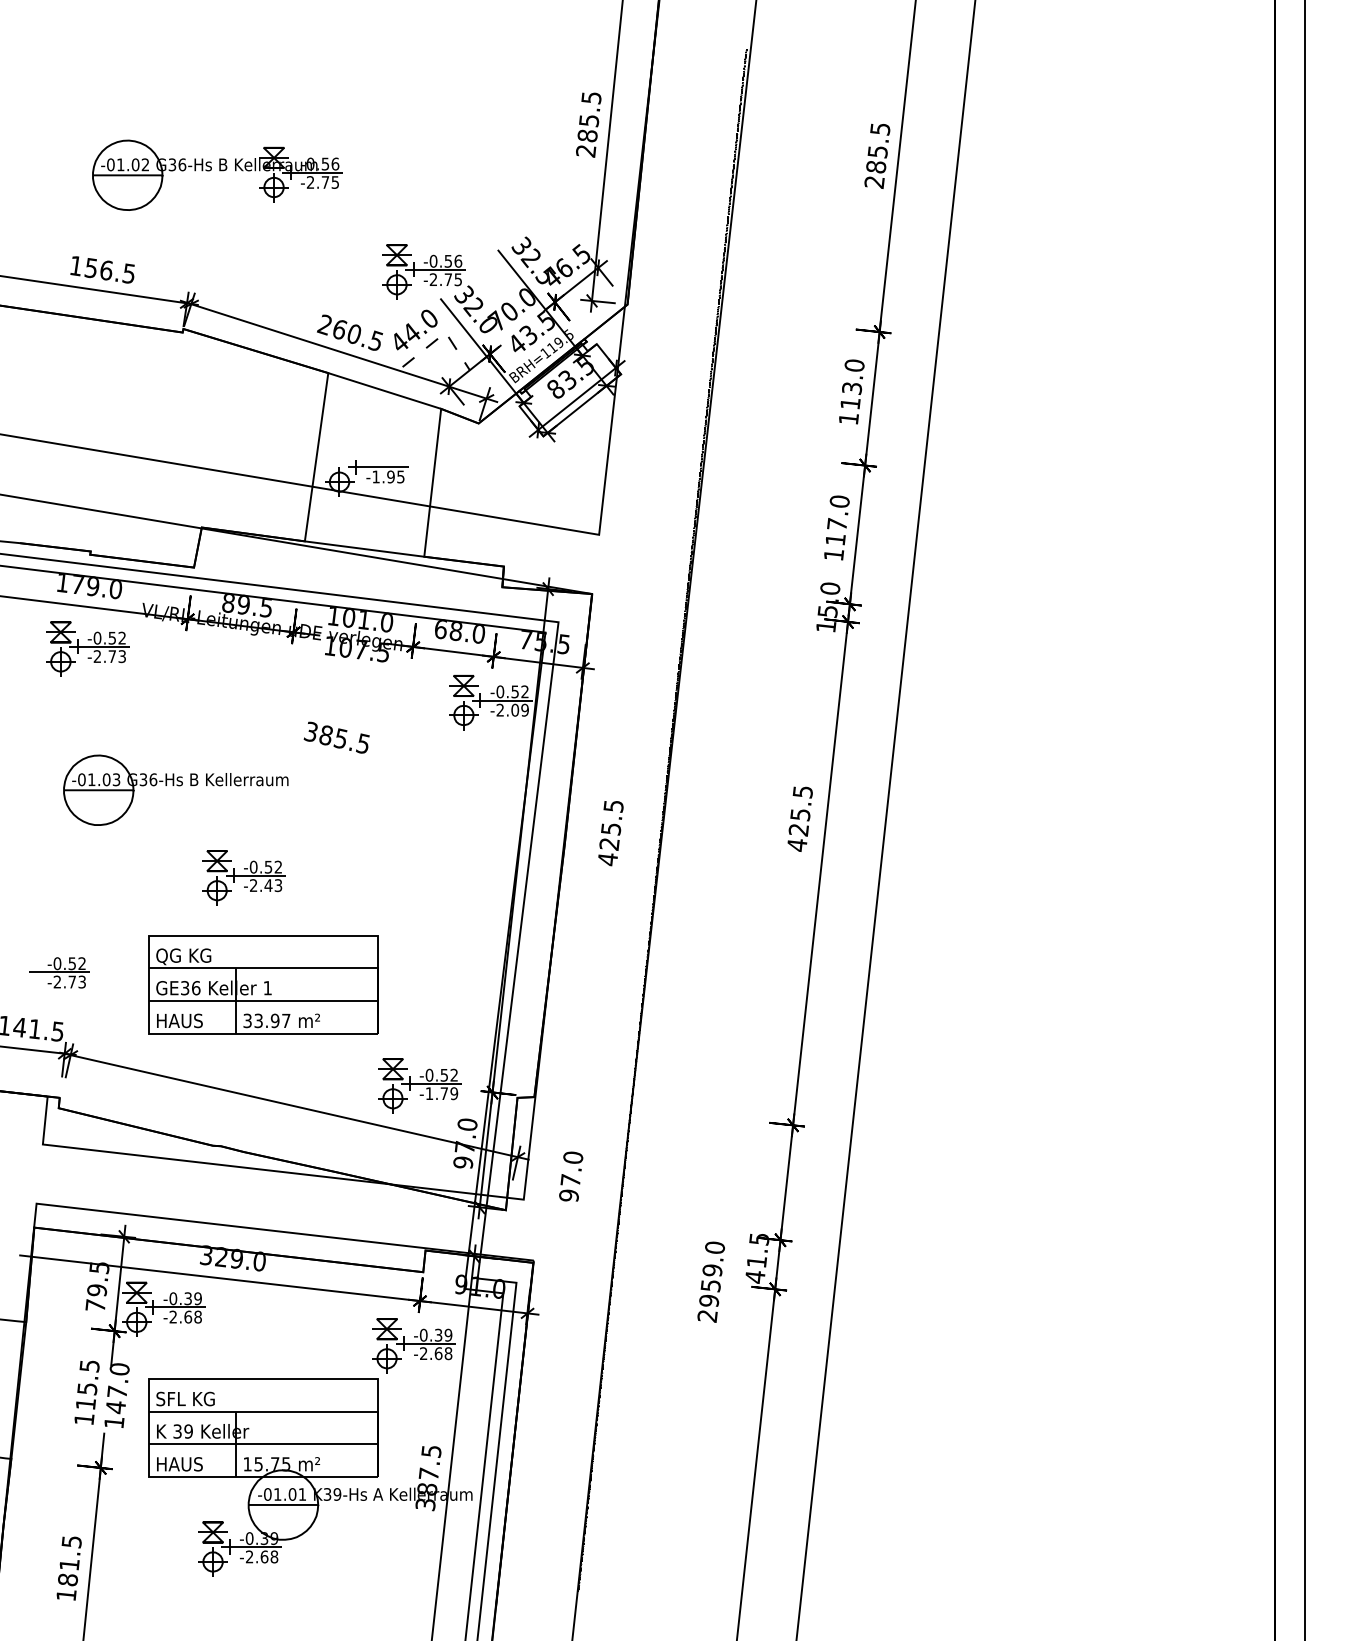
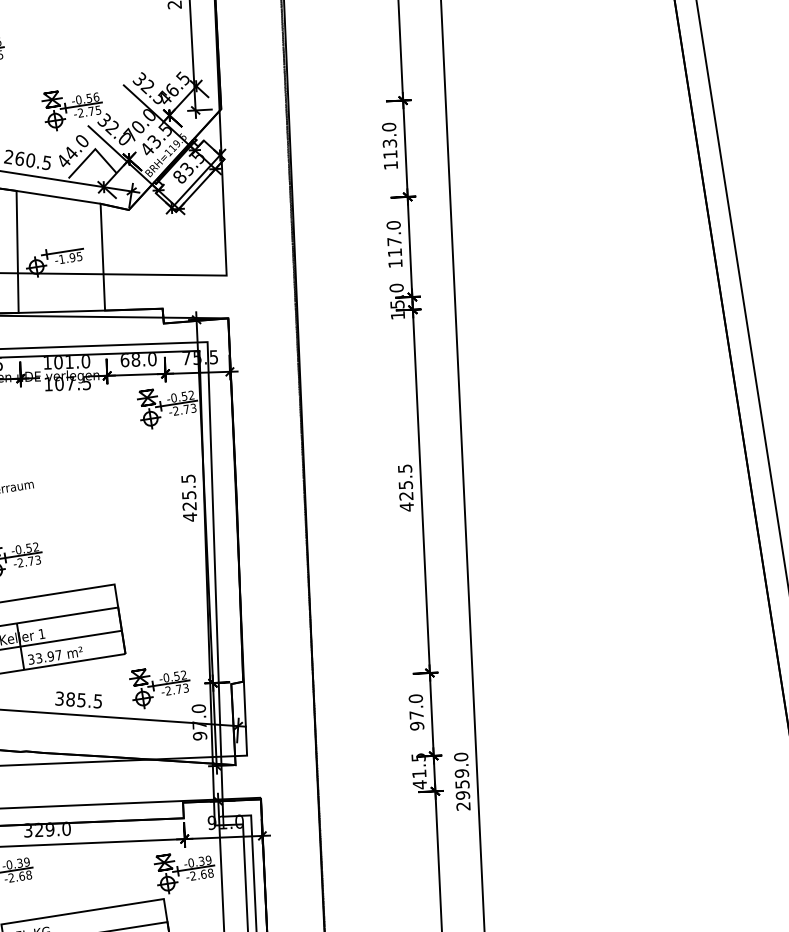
line: (441, 335) -> (92, 151), dashed -> solid
text: (519, 709) -> (189, 408), -2.09 -> -2.73
text: (336, 737) -> (78, 699), moved
text: (799, 818) -> (405, 487), moved
text: (610, 833) -> (189, 498), moved
text: (268, 885) -> (31, 561), -2.43 -> -2.73
text: (441, 1093) -> (176, 689), -1.79 -> -2.73
text: (571, 1176) -> (416, 712), moved
text: (710, 1281) -> (461, 781), moved

